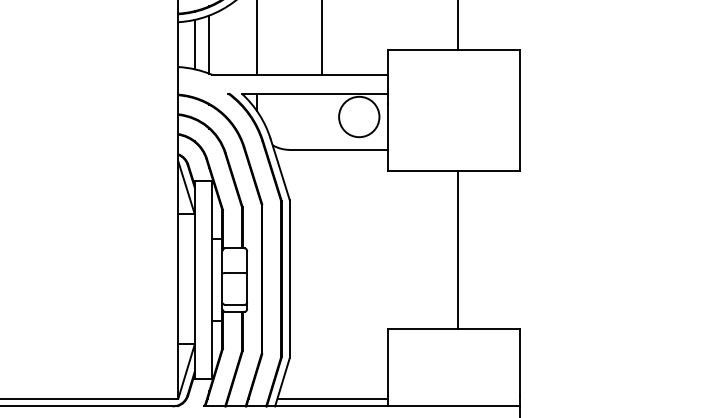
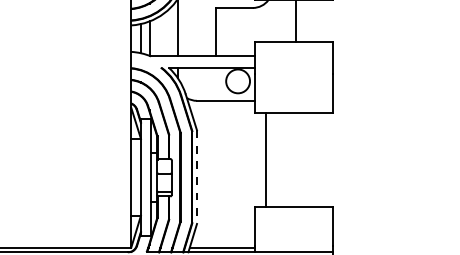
line: (458, 249) -> (266, 159), moved
line: (290, 279) -> (197, 177), solid -> dashed

